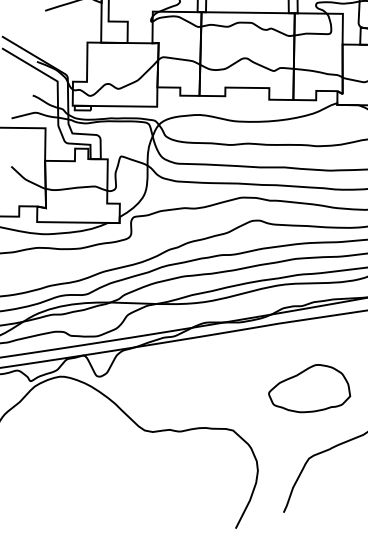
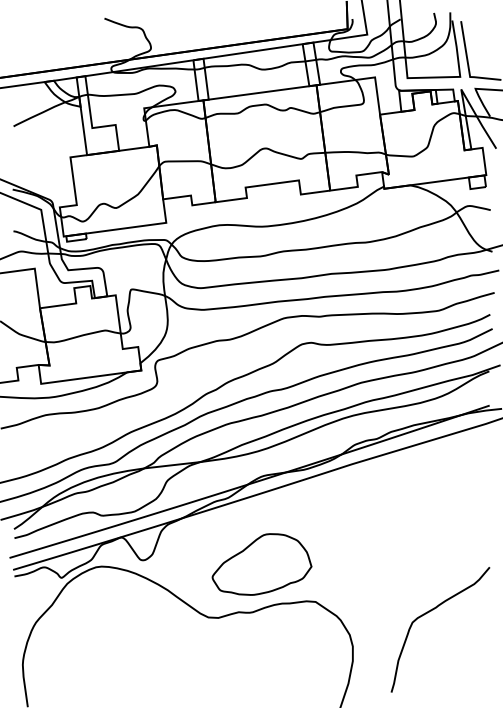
part: (310, 388) -> (261, 564), moved

